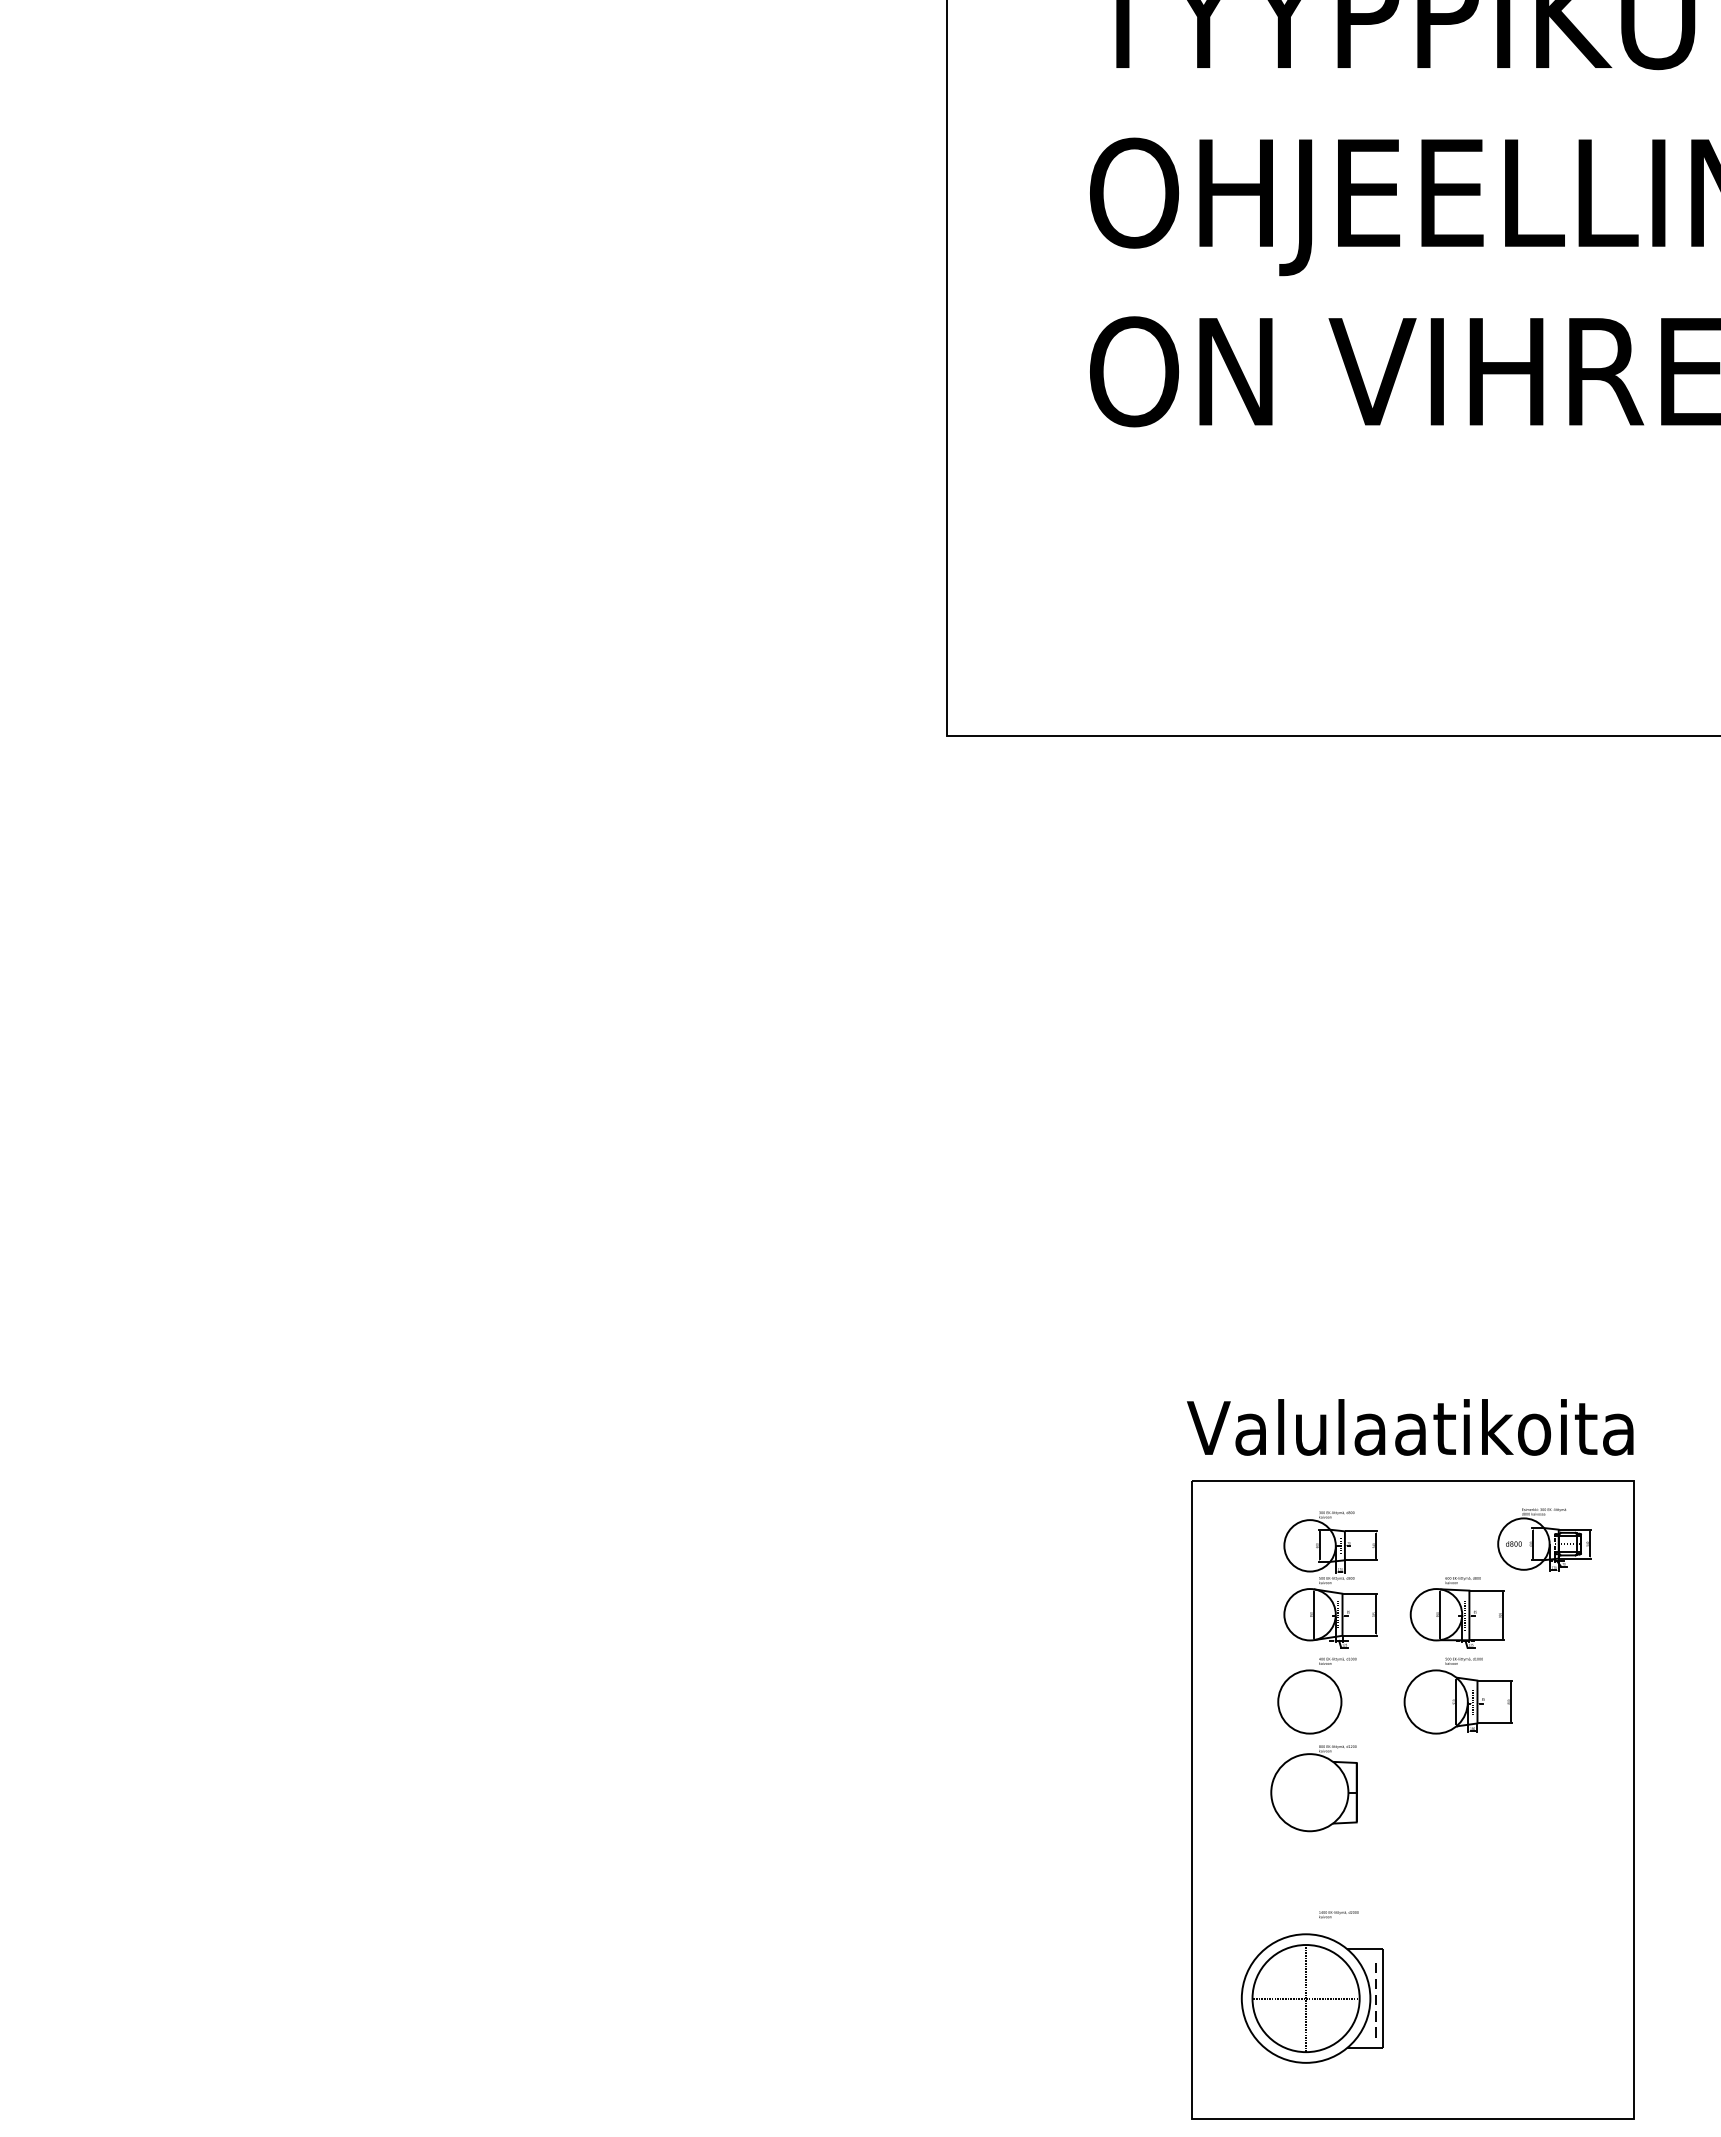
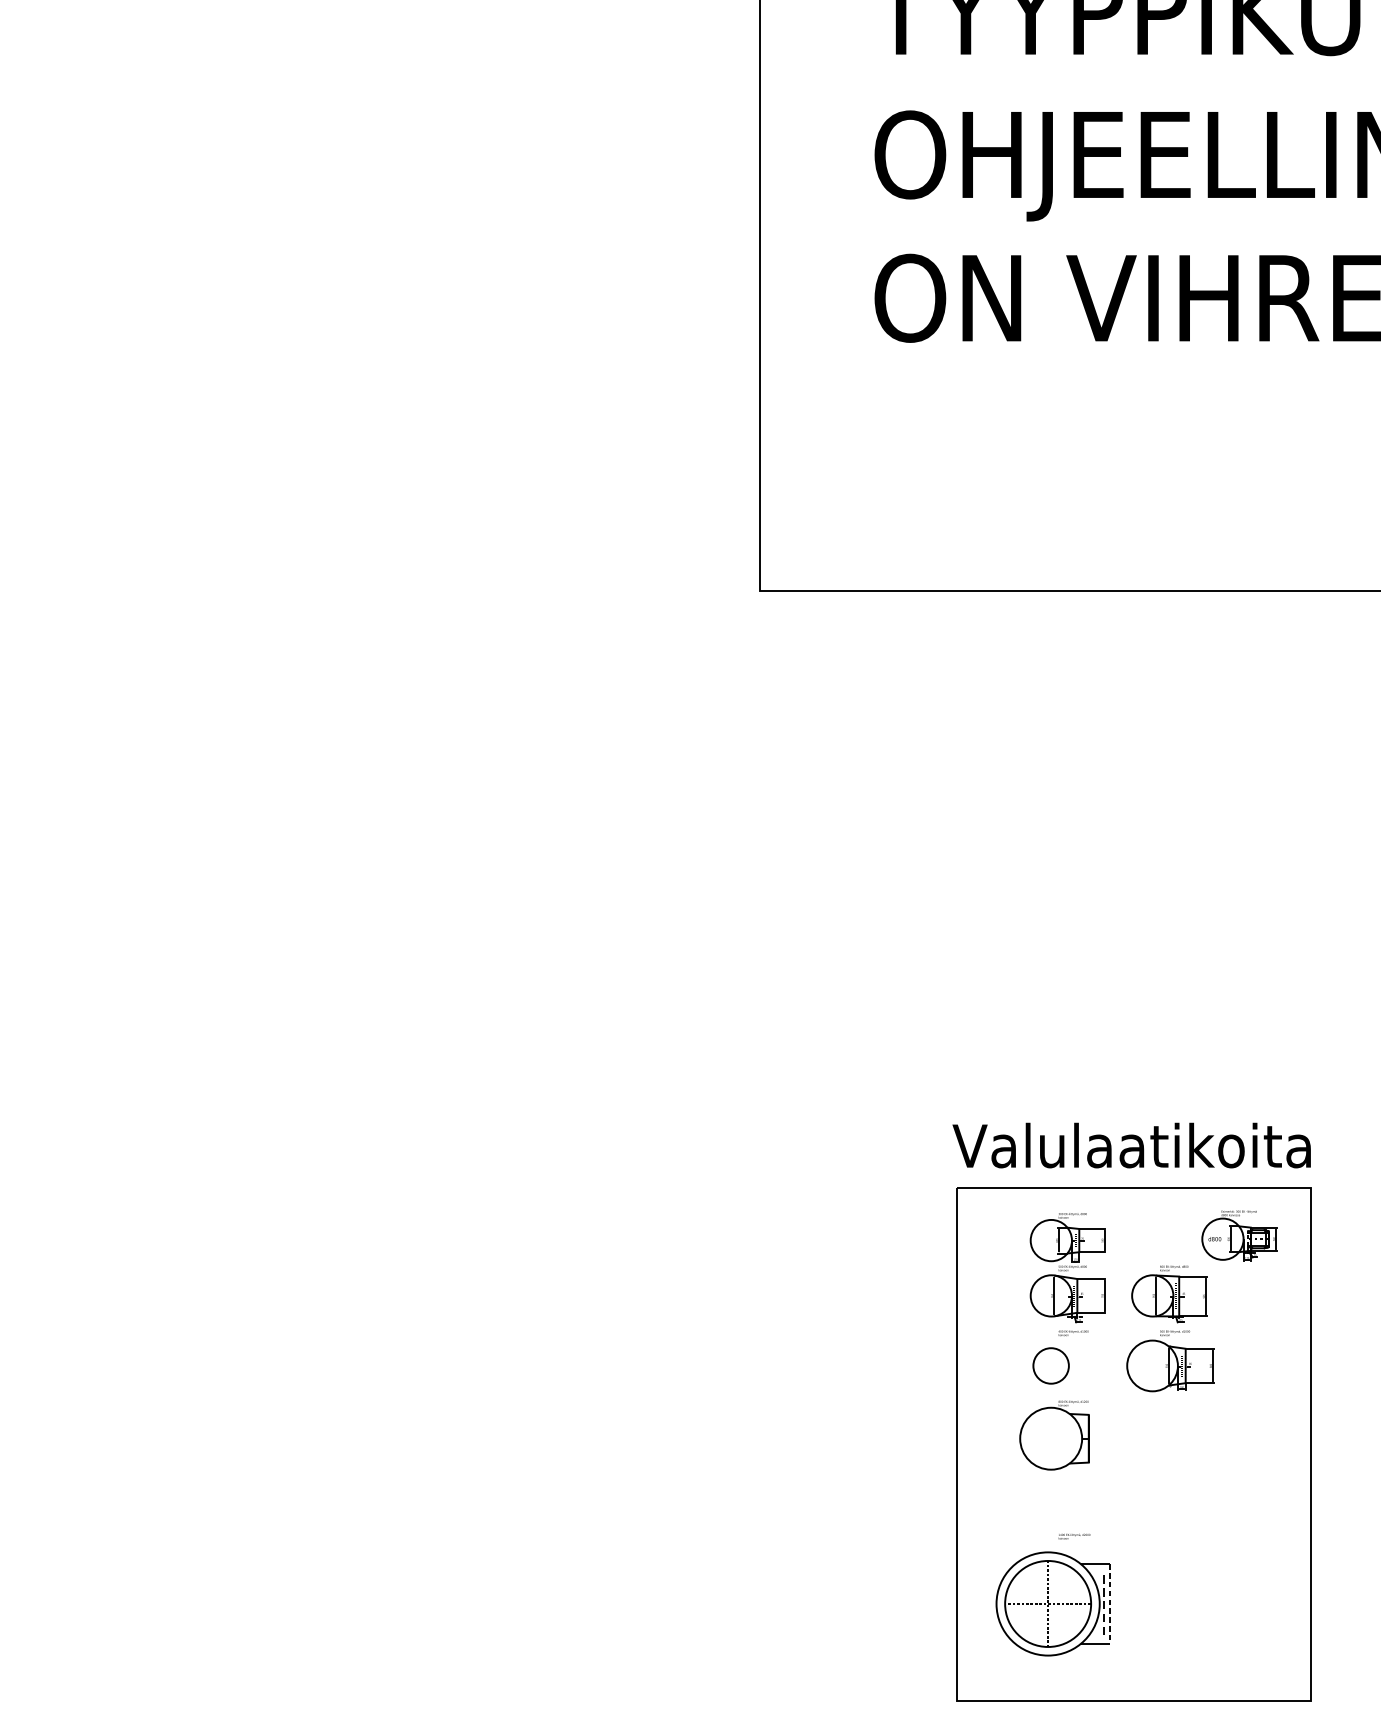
circle: (1309, 1701) -> (1050, 1365), size x0.7
line: (1382, 1998) -> (1109, 1603), solid -> dashed

